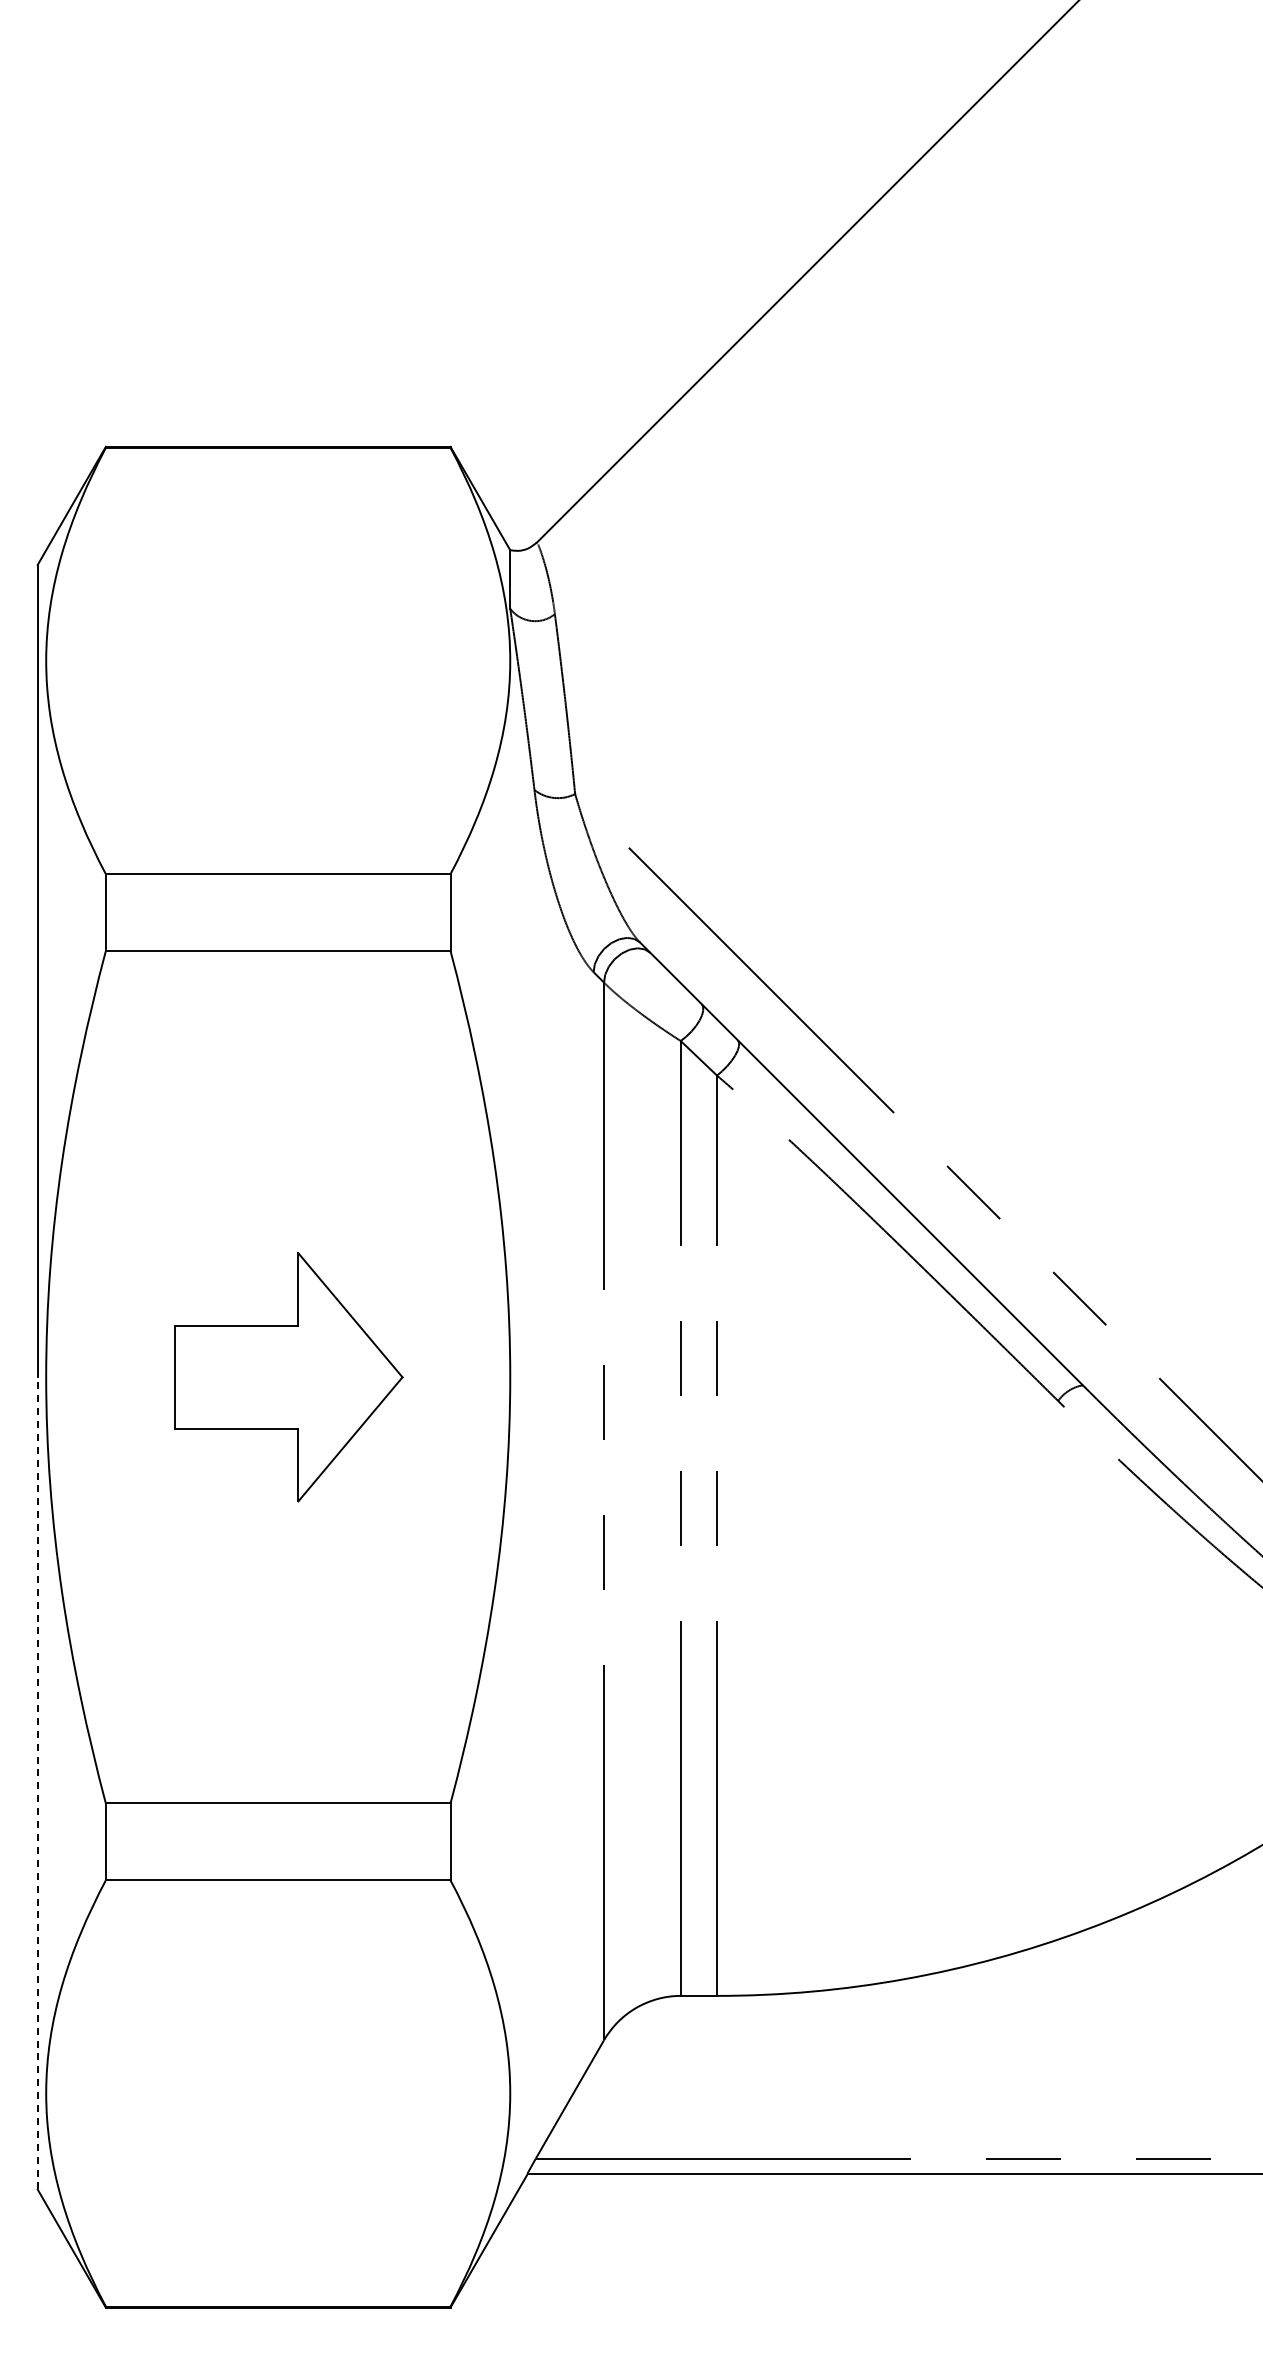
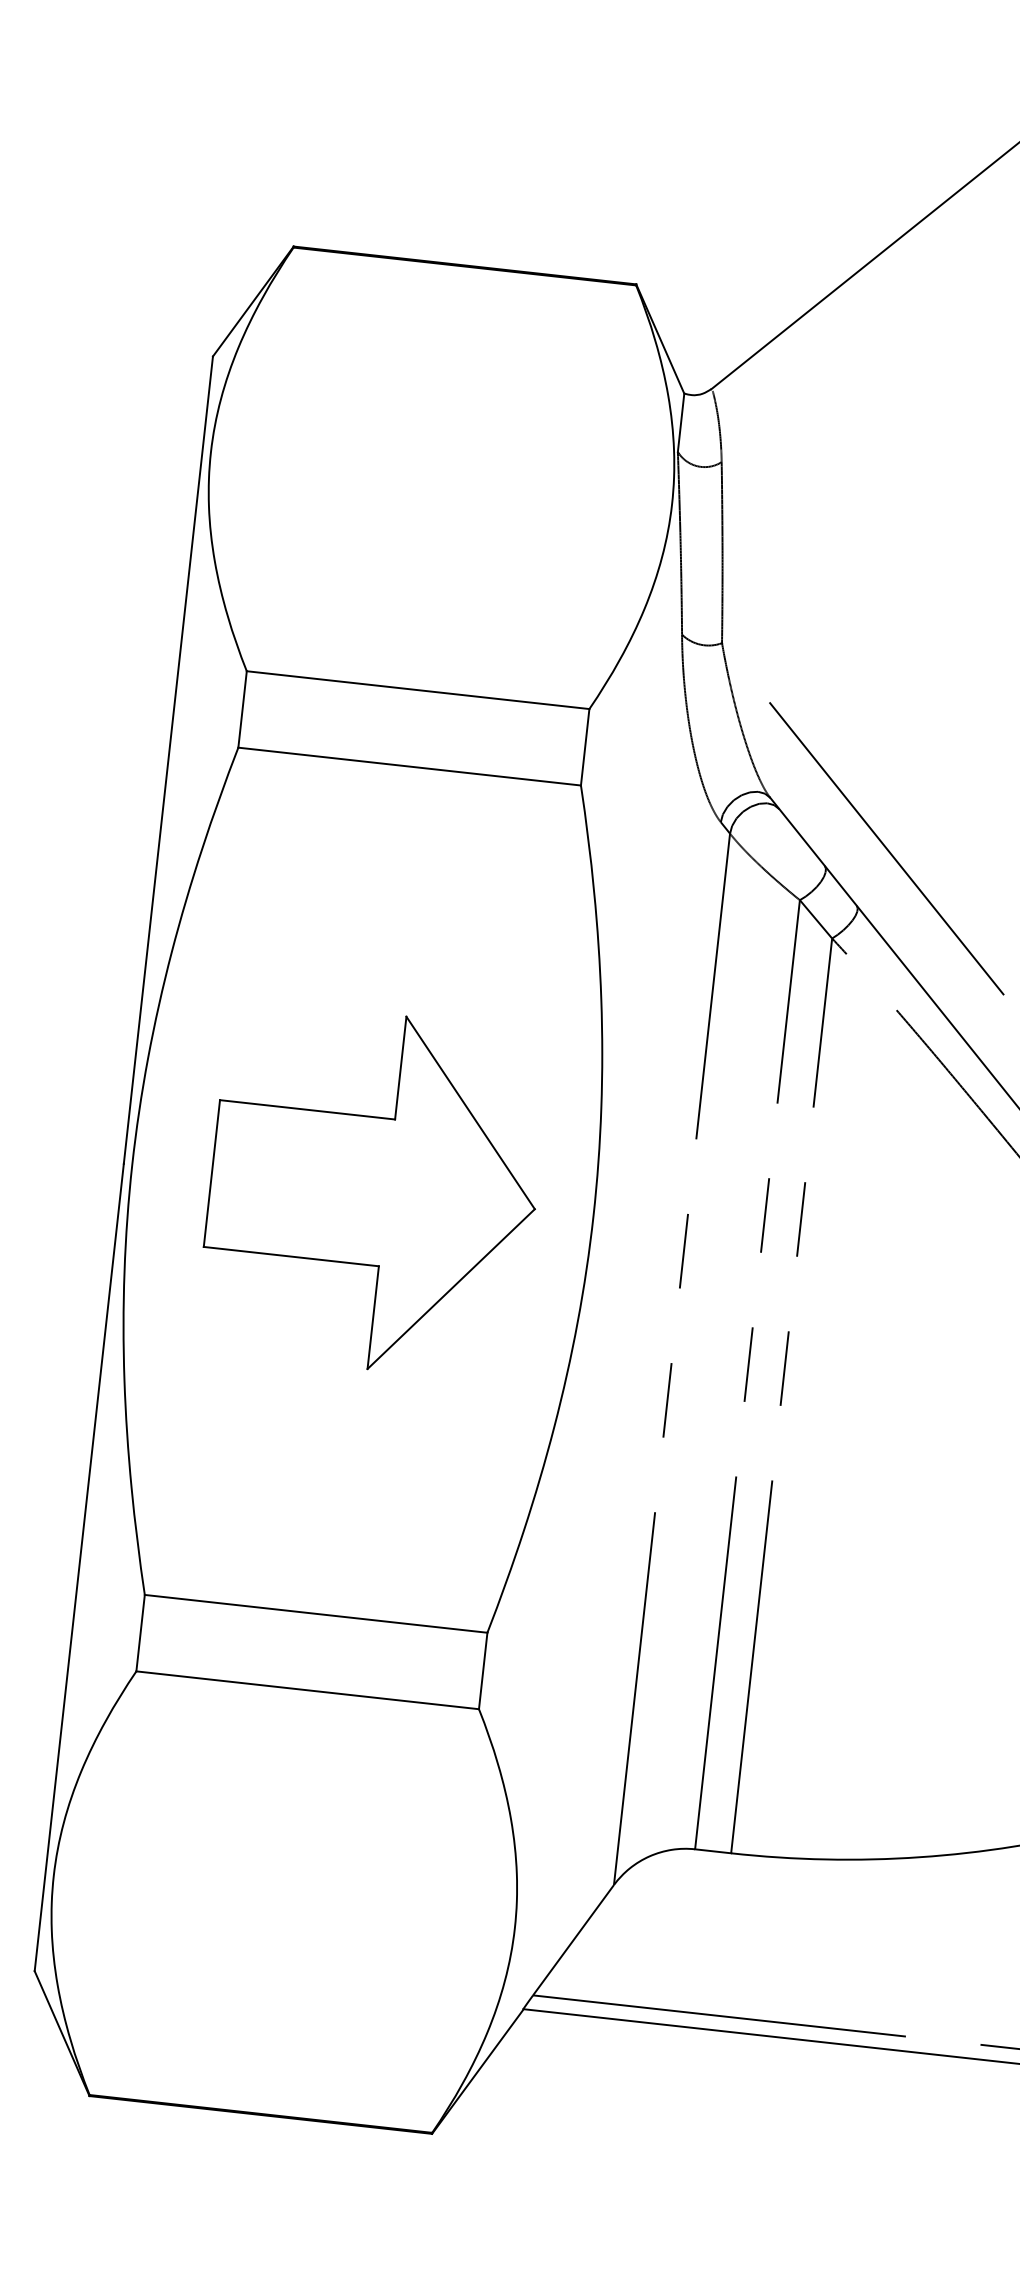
part: (288, 1377) -> (373, 1191), size x1.43
line: (37, 1782) -> (79, 1566), dashed -> solid

